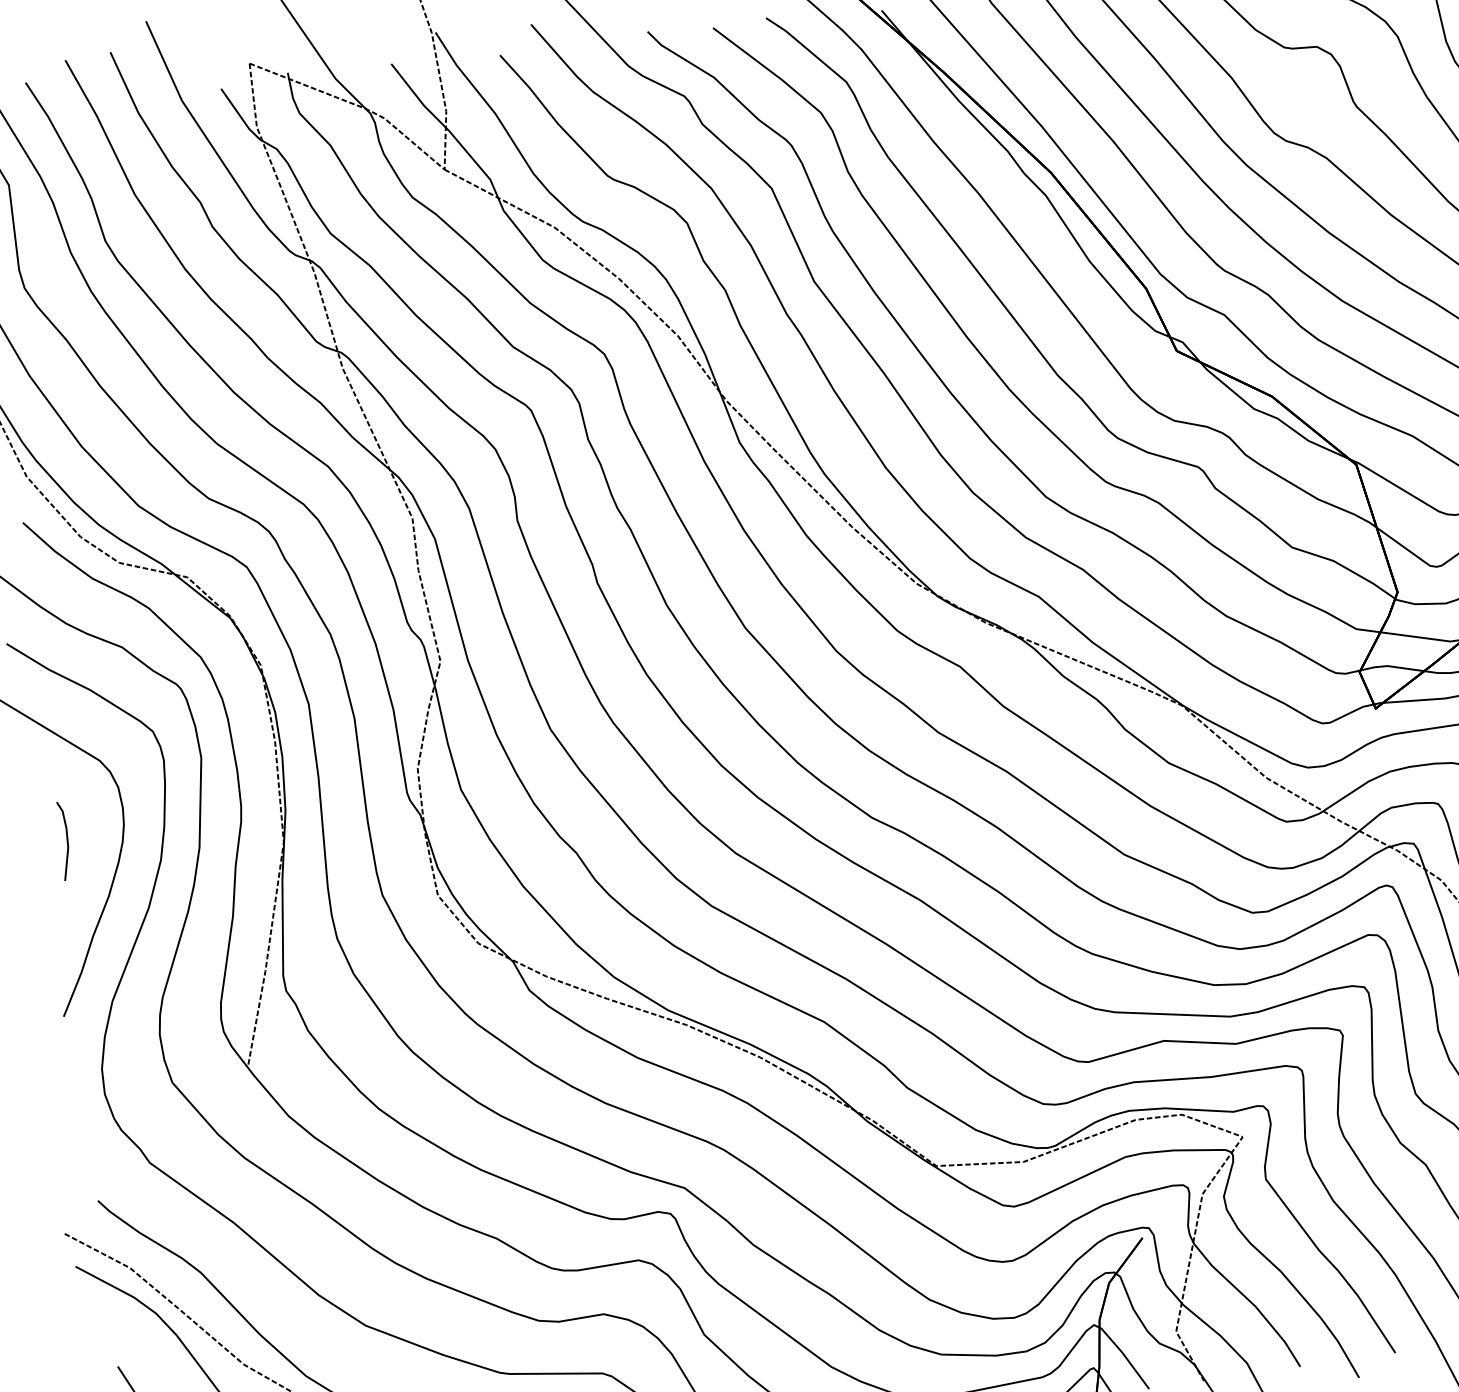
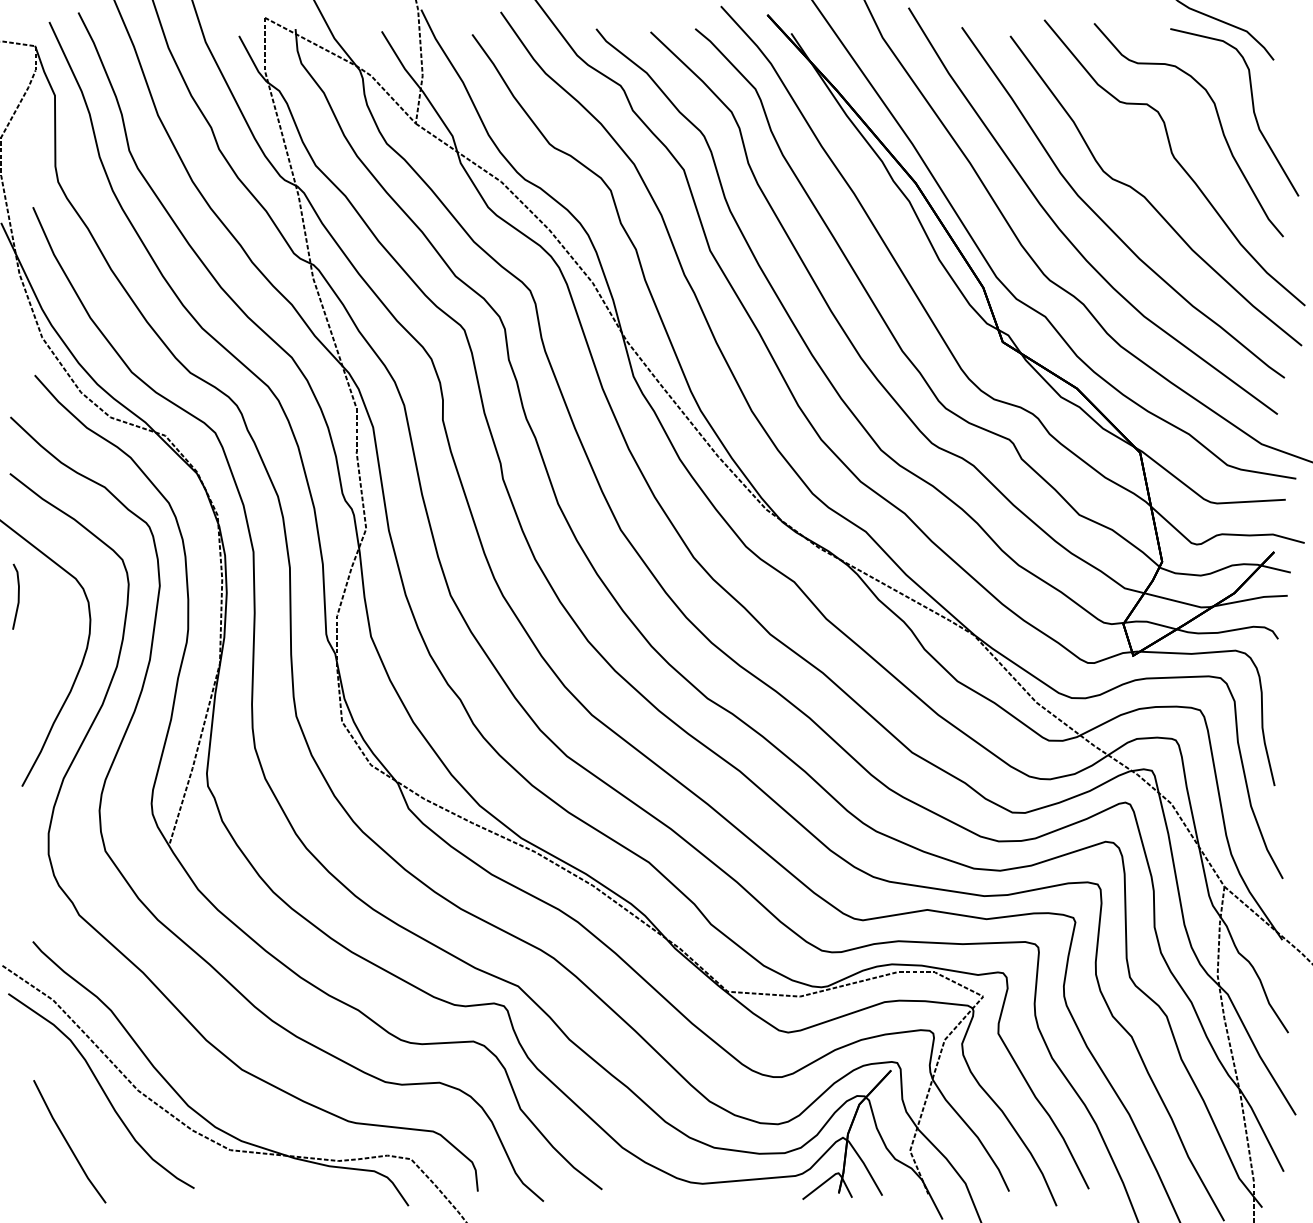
line: (66, 840) -> (17, 596), moved

